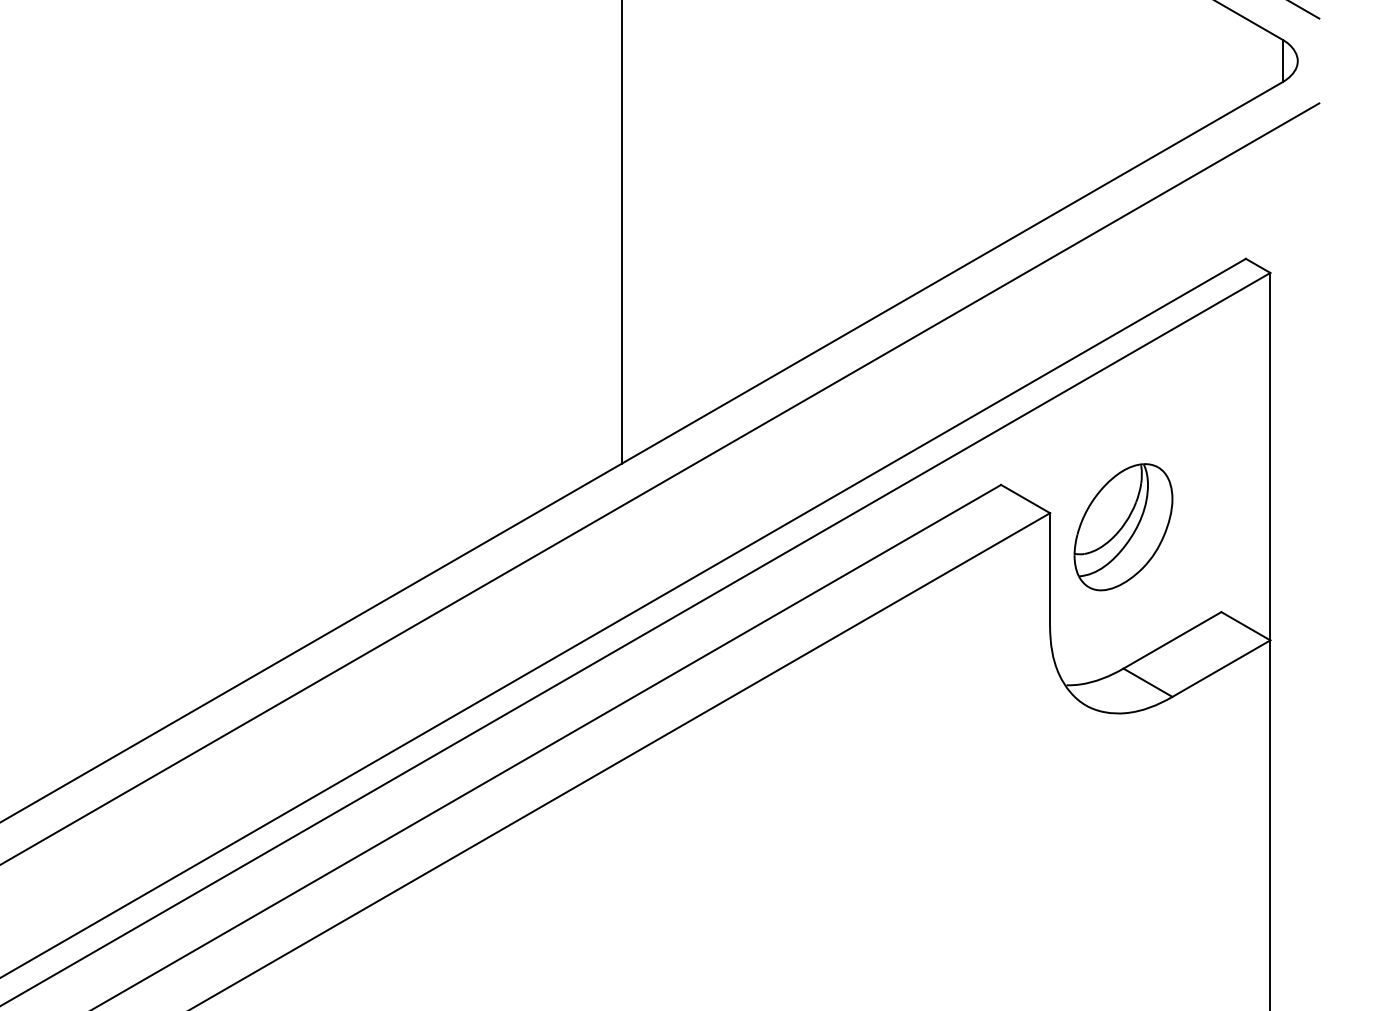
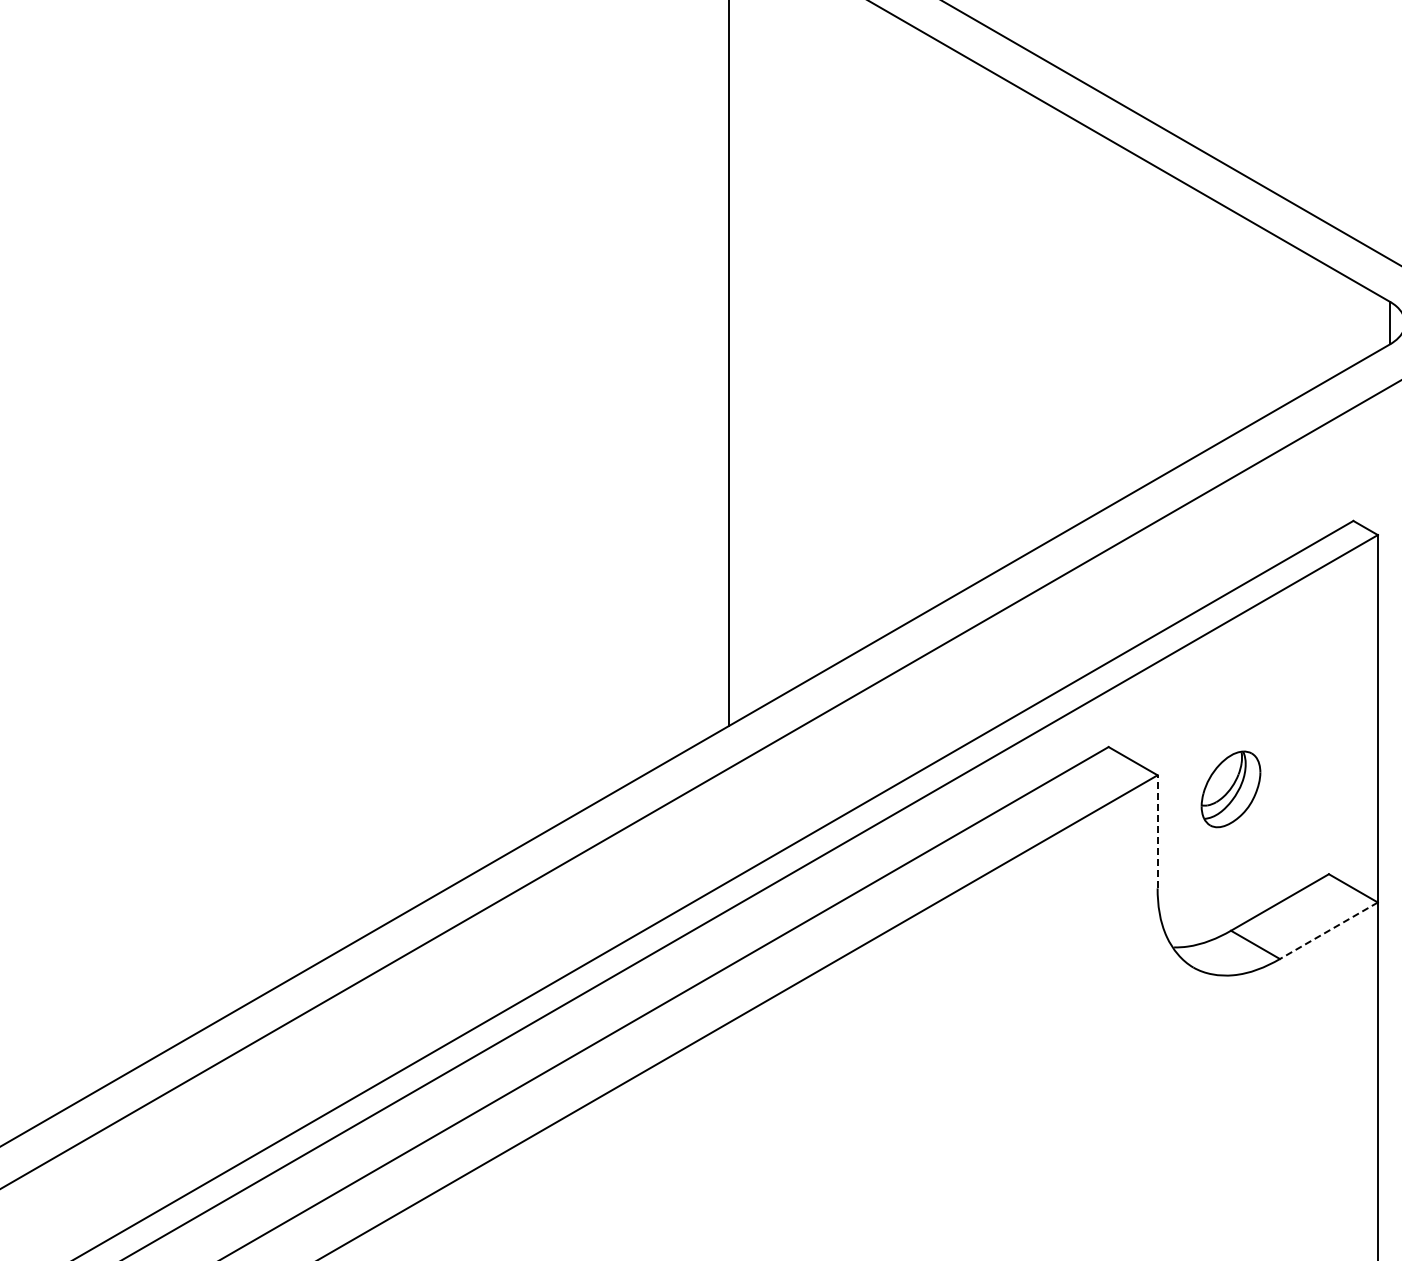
part: (1122, 527) -> (1230, 789), size x0.6
line: (1049, 569) -> (1157, 831), solid -> dashed
line: (1220, 668) -> (1328, 930), solid -> dashed

